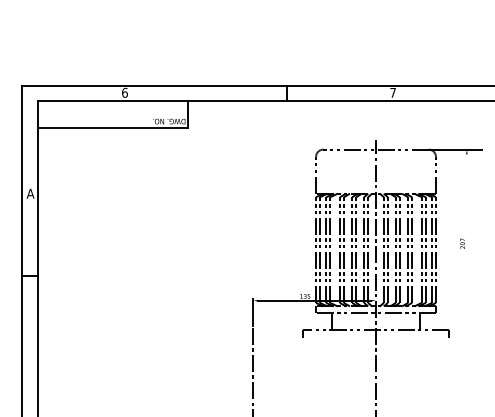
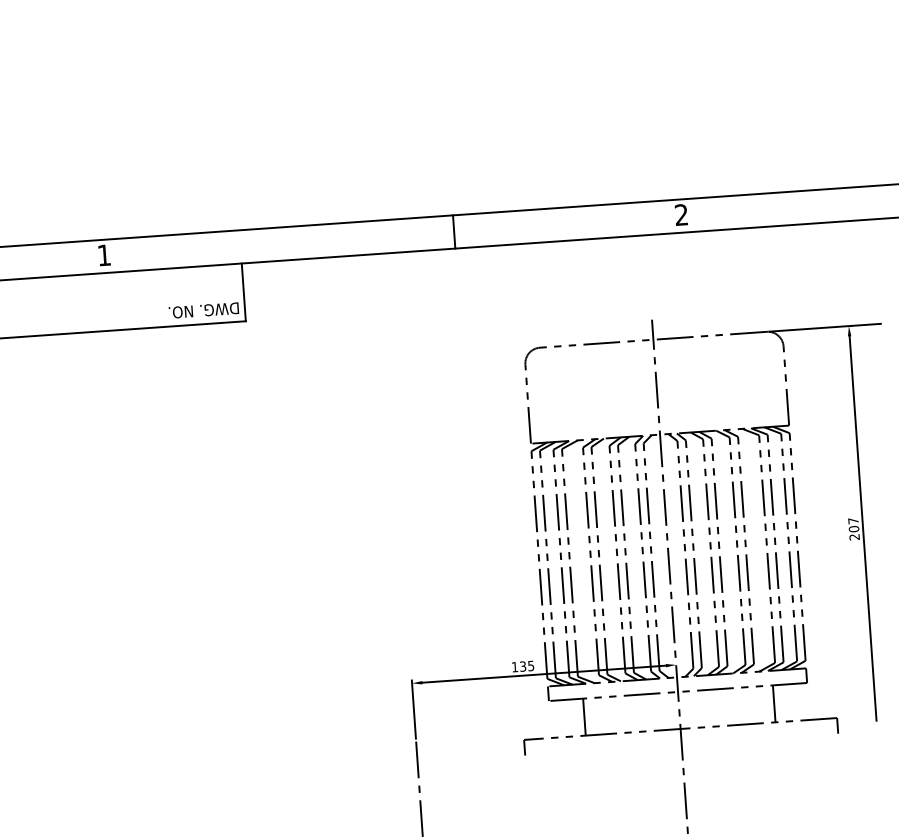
text: (124, 92) -> (103, 254), 6 -> 1
text: (392, 92) -> (680, 214), 7 -> 2
line: (466, 243) -> (862, 528), added

